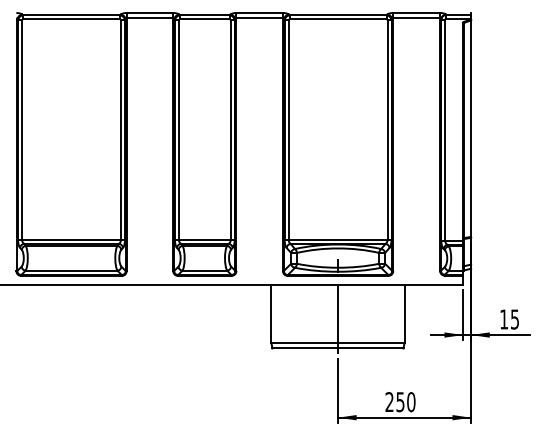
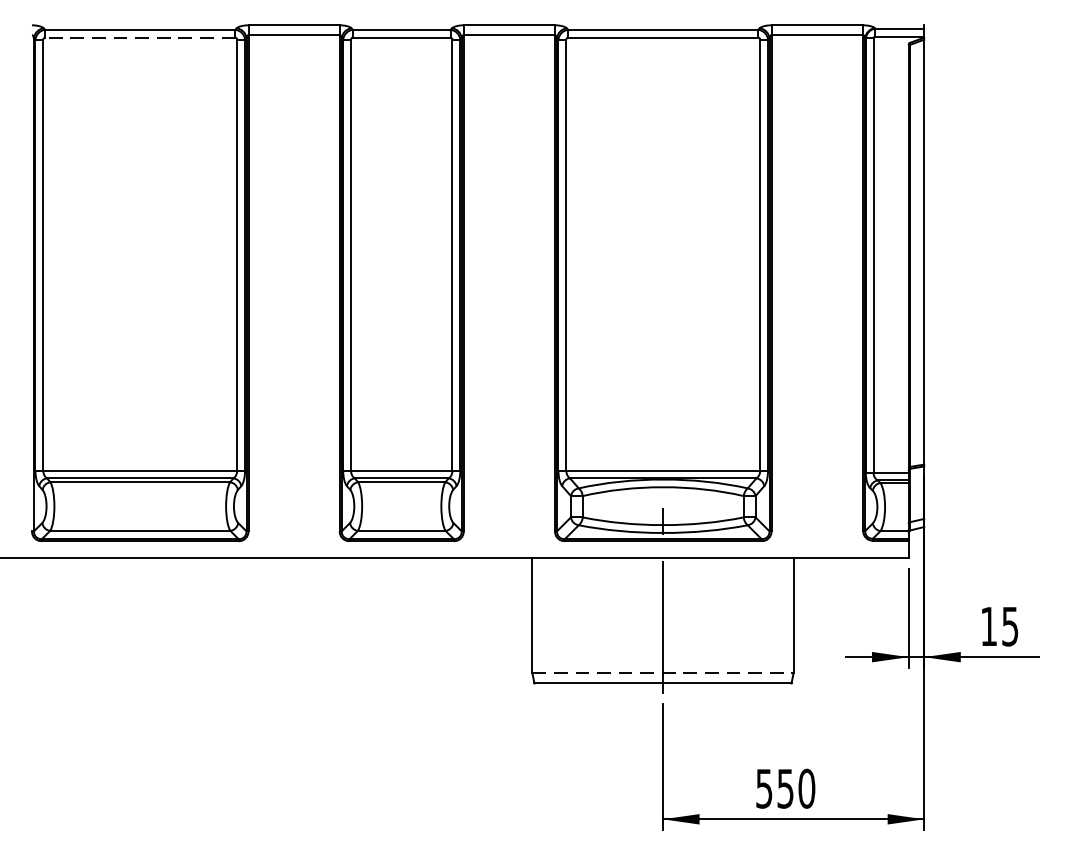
line: (71, 19) -> (140, 38), solid -> dashed
line: (337, 343) -> (662, 673), solid -> dashed
text: (389, 402) -> (764, 789), 250 -> 550

